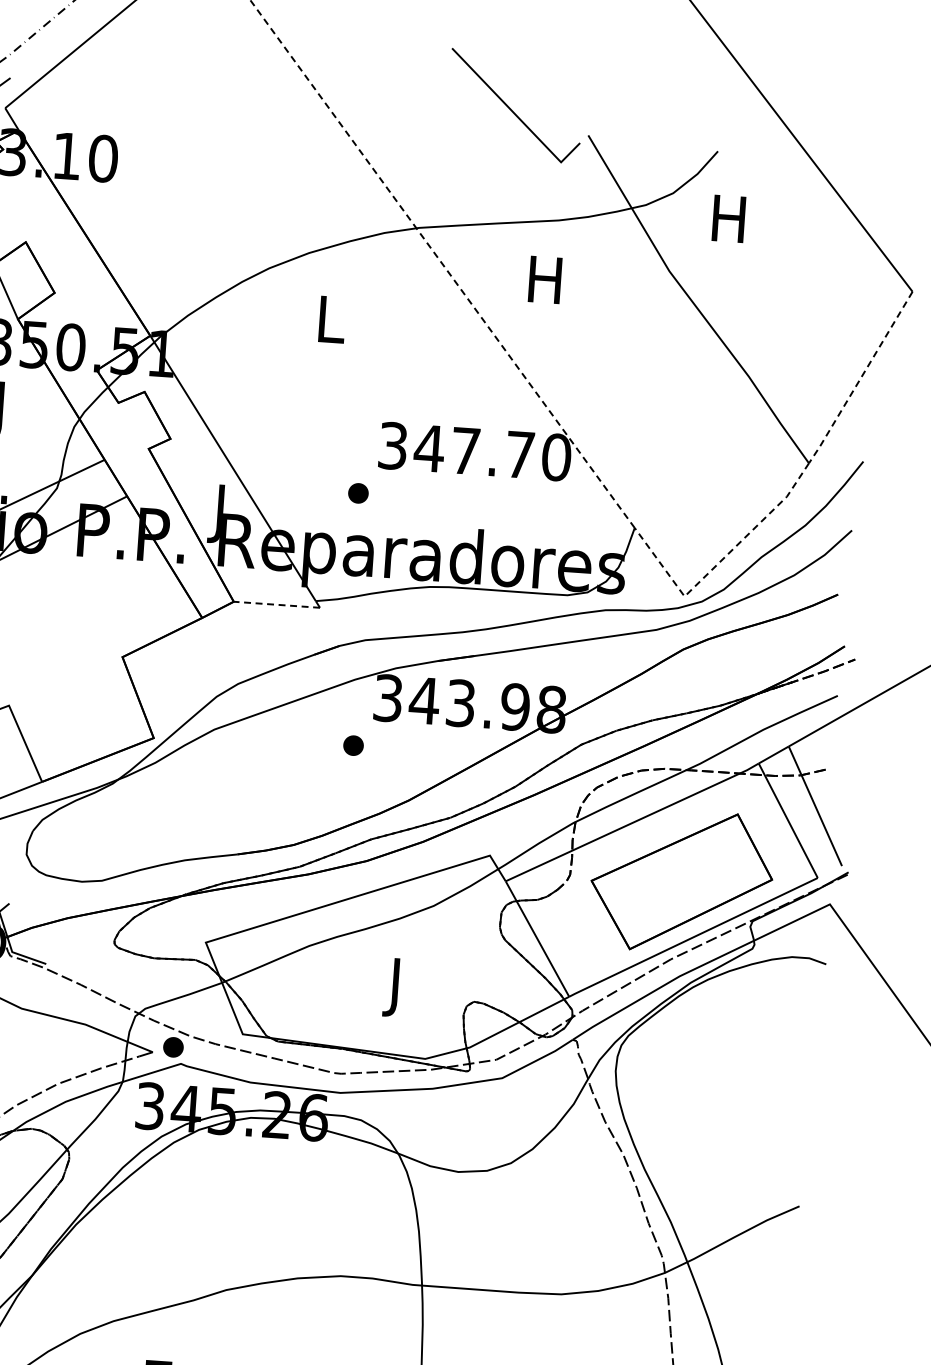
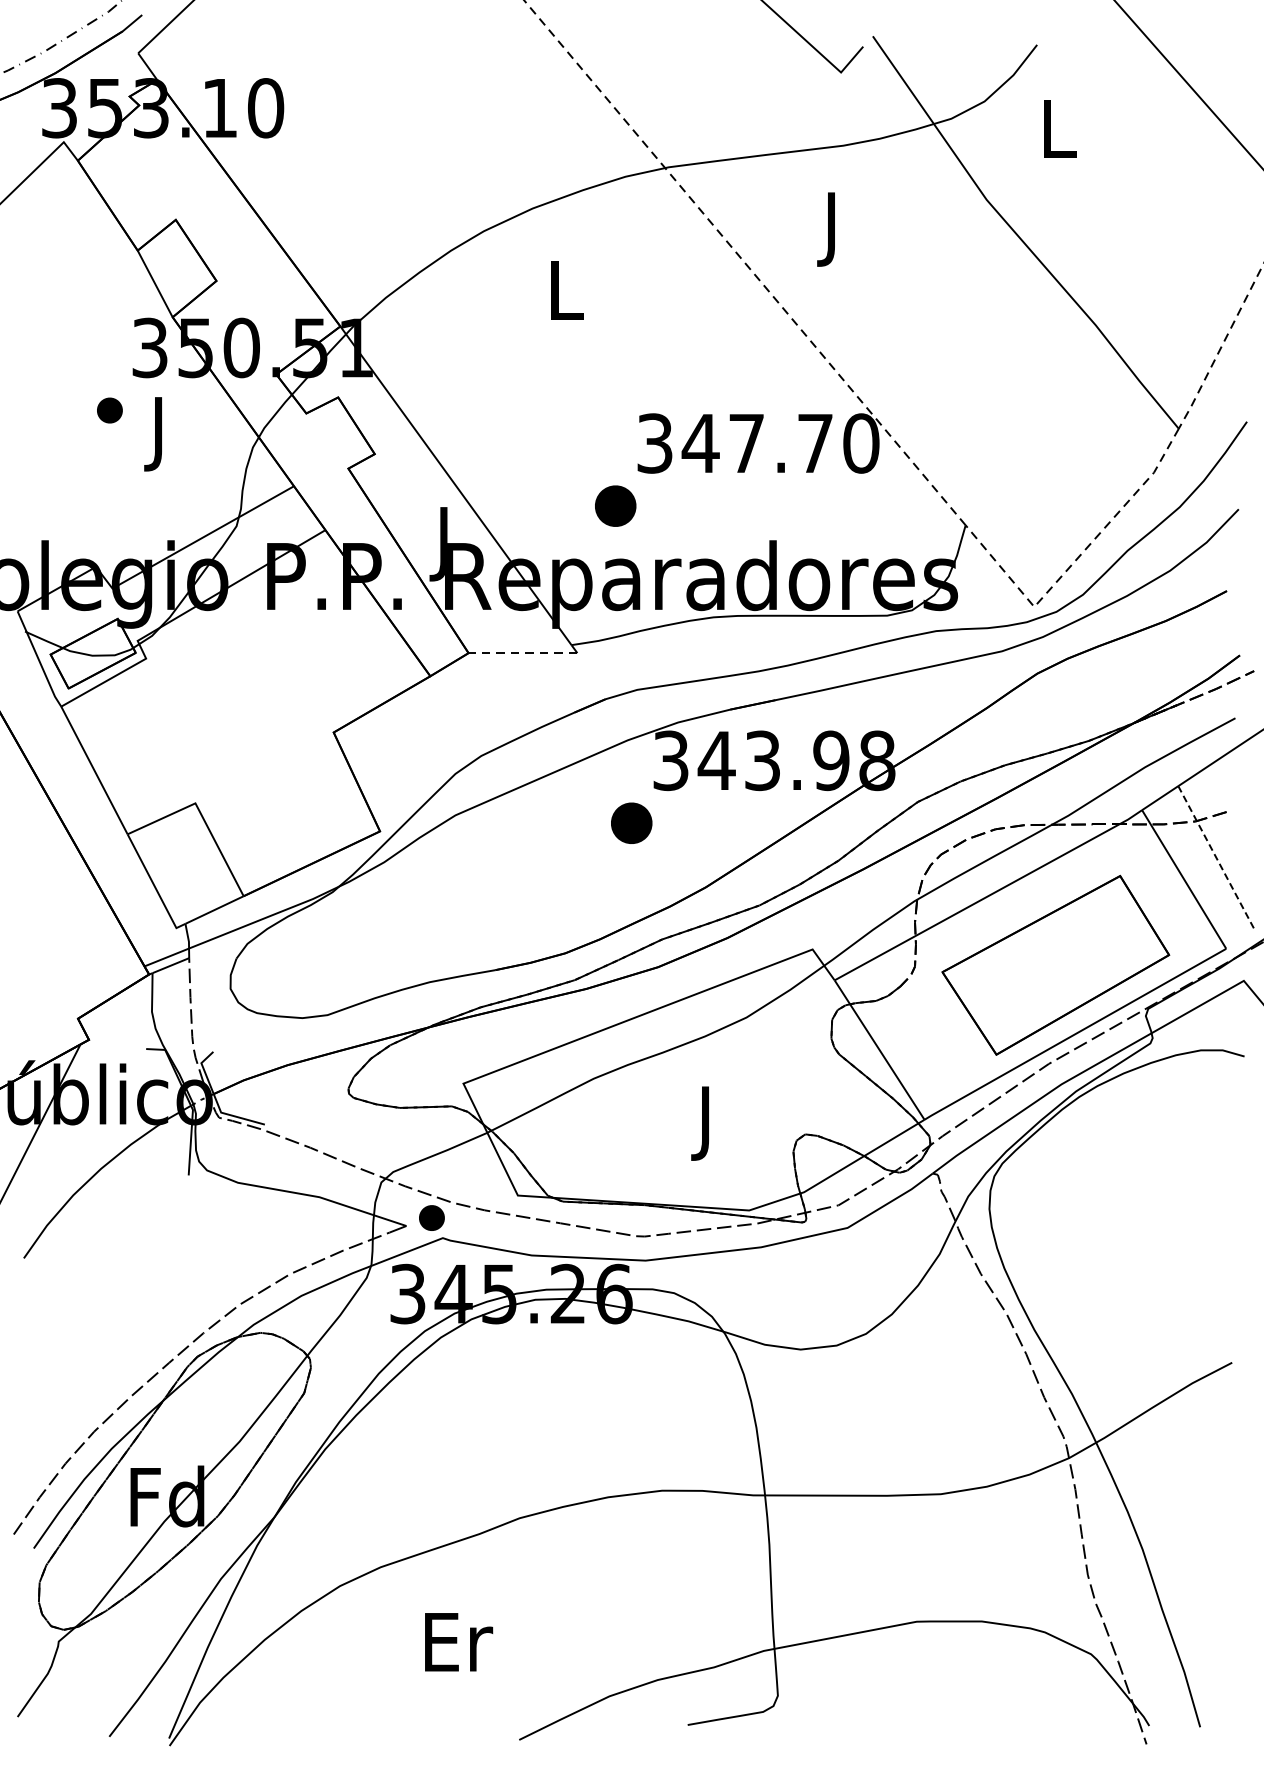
text: (728, 218) -> (1056, 128), H -> L
text: (544, 286) -> (830, 229), H -> J
part: (358, 492) -> (615, 505), size x1.6
part: (353, 745) -> (631, 823), size x1.6
line: (815, 806) -> (1217, 859), solid -> dashed

